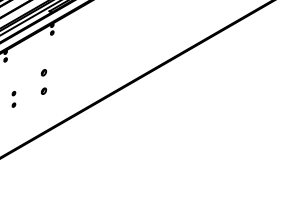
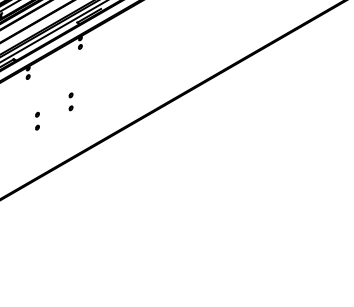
part: (43, 81) -> (70, 101), size x0.62

